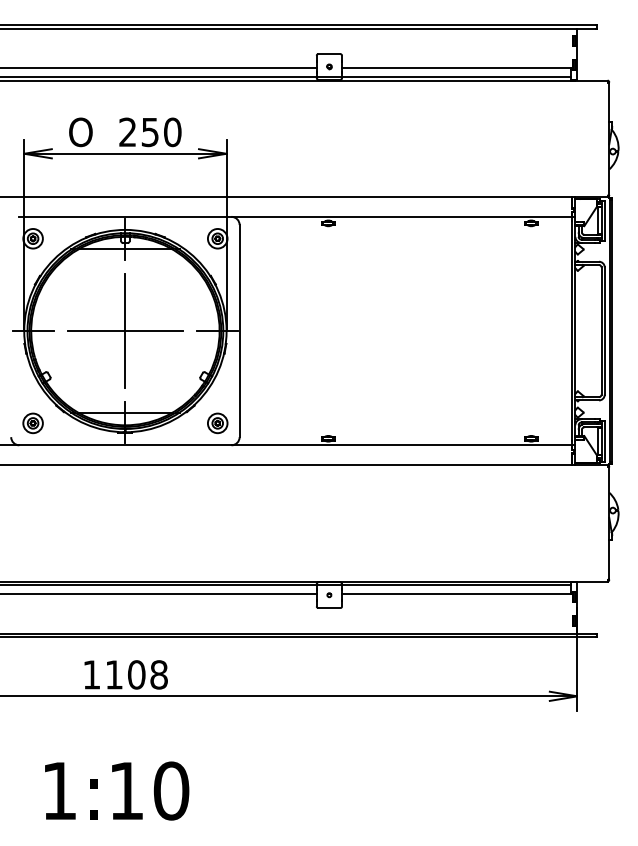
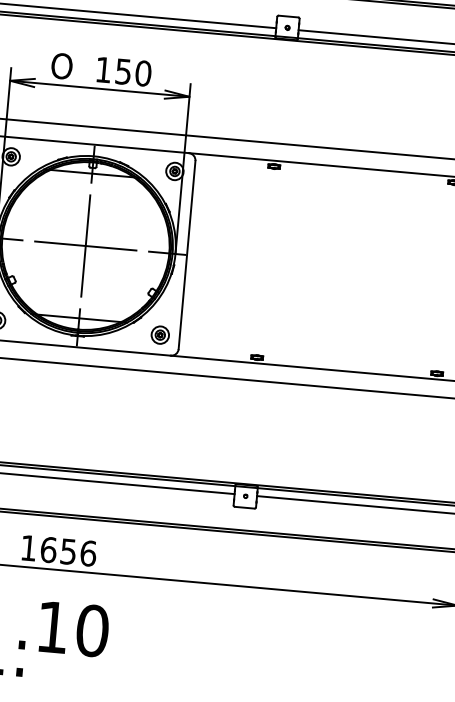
text: (127, 131) -> (103, 69), 250 -> 150
text: (136, 674) -> (68, 551), 1108 -> 1656
text: (150, 790) -> (74, 628), moved

